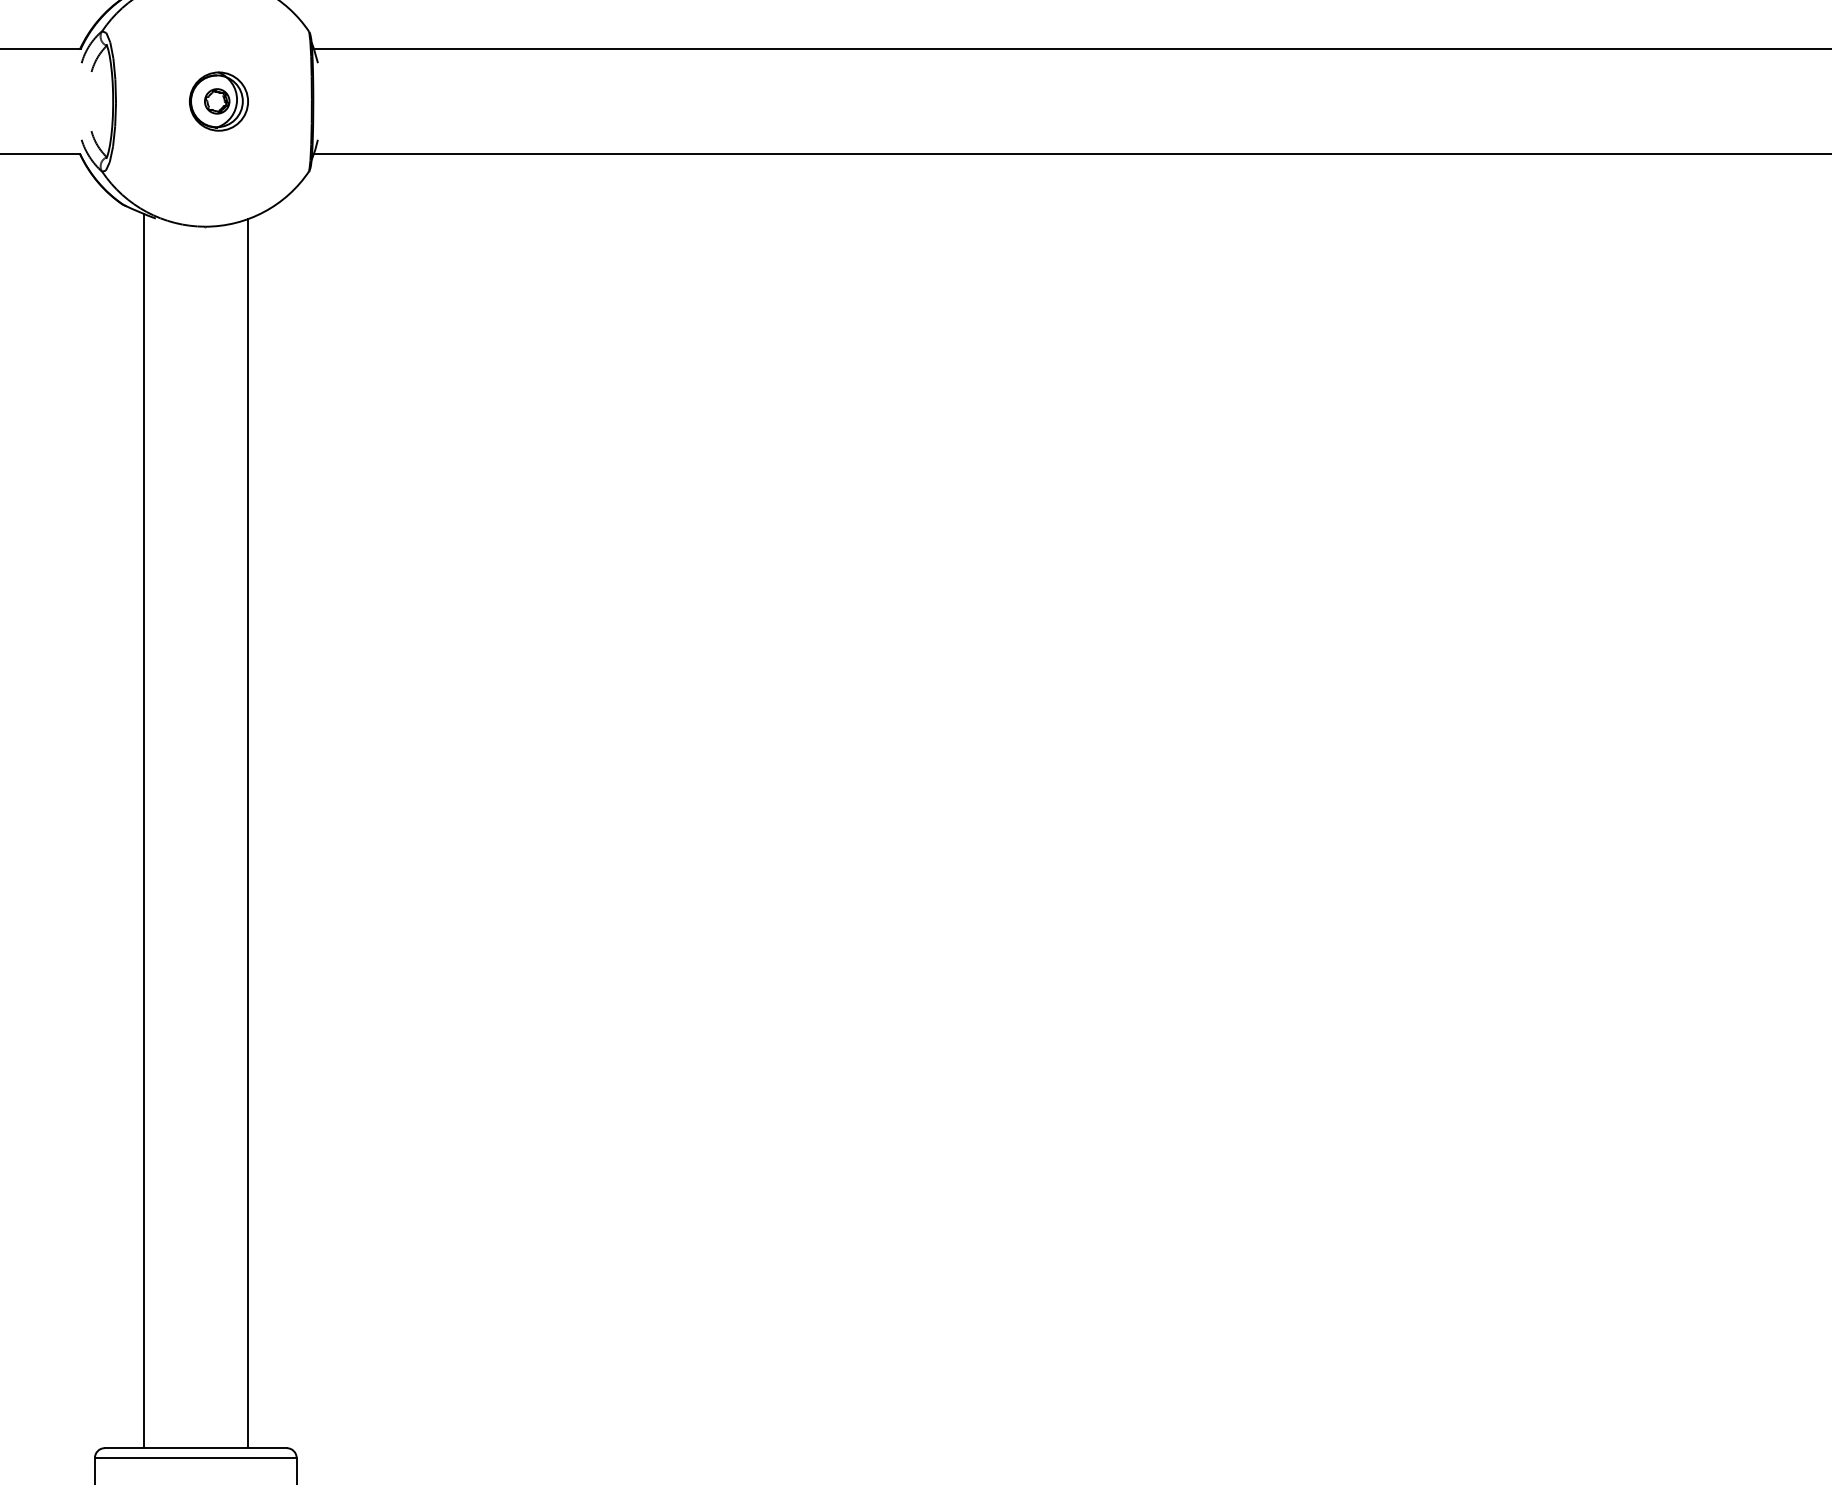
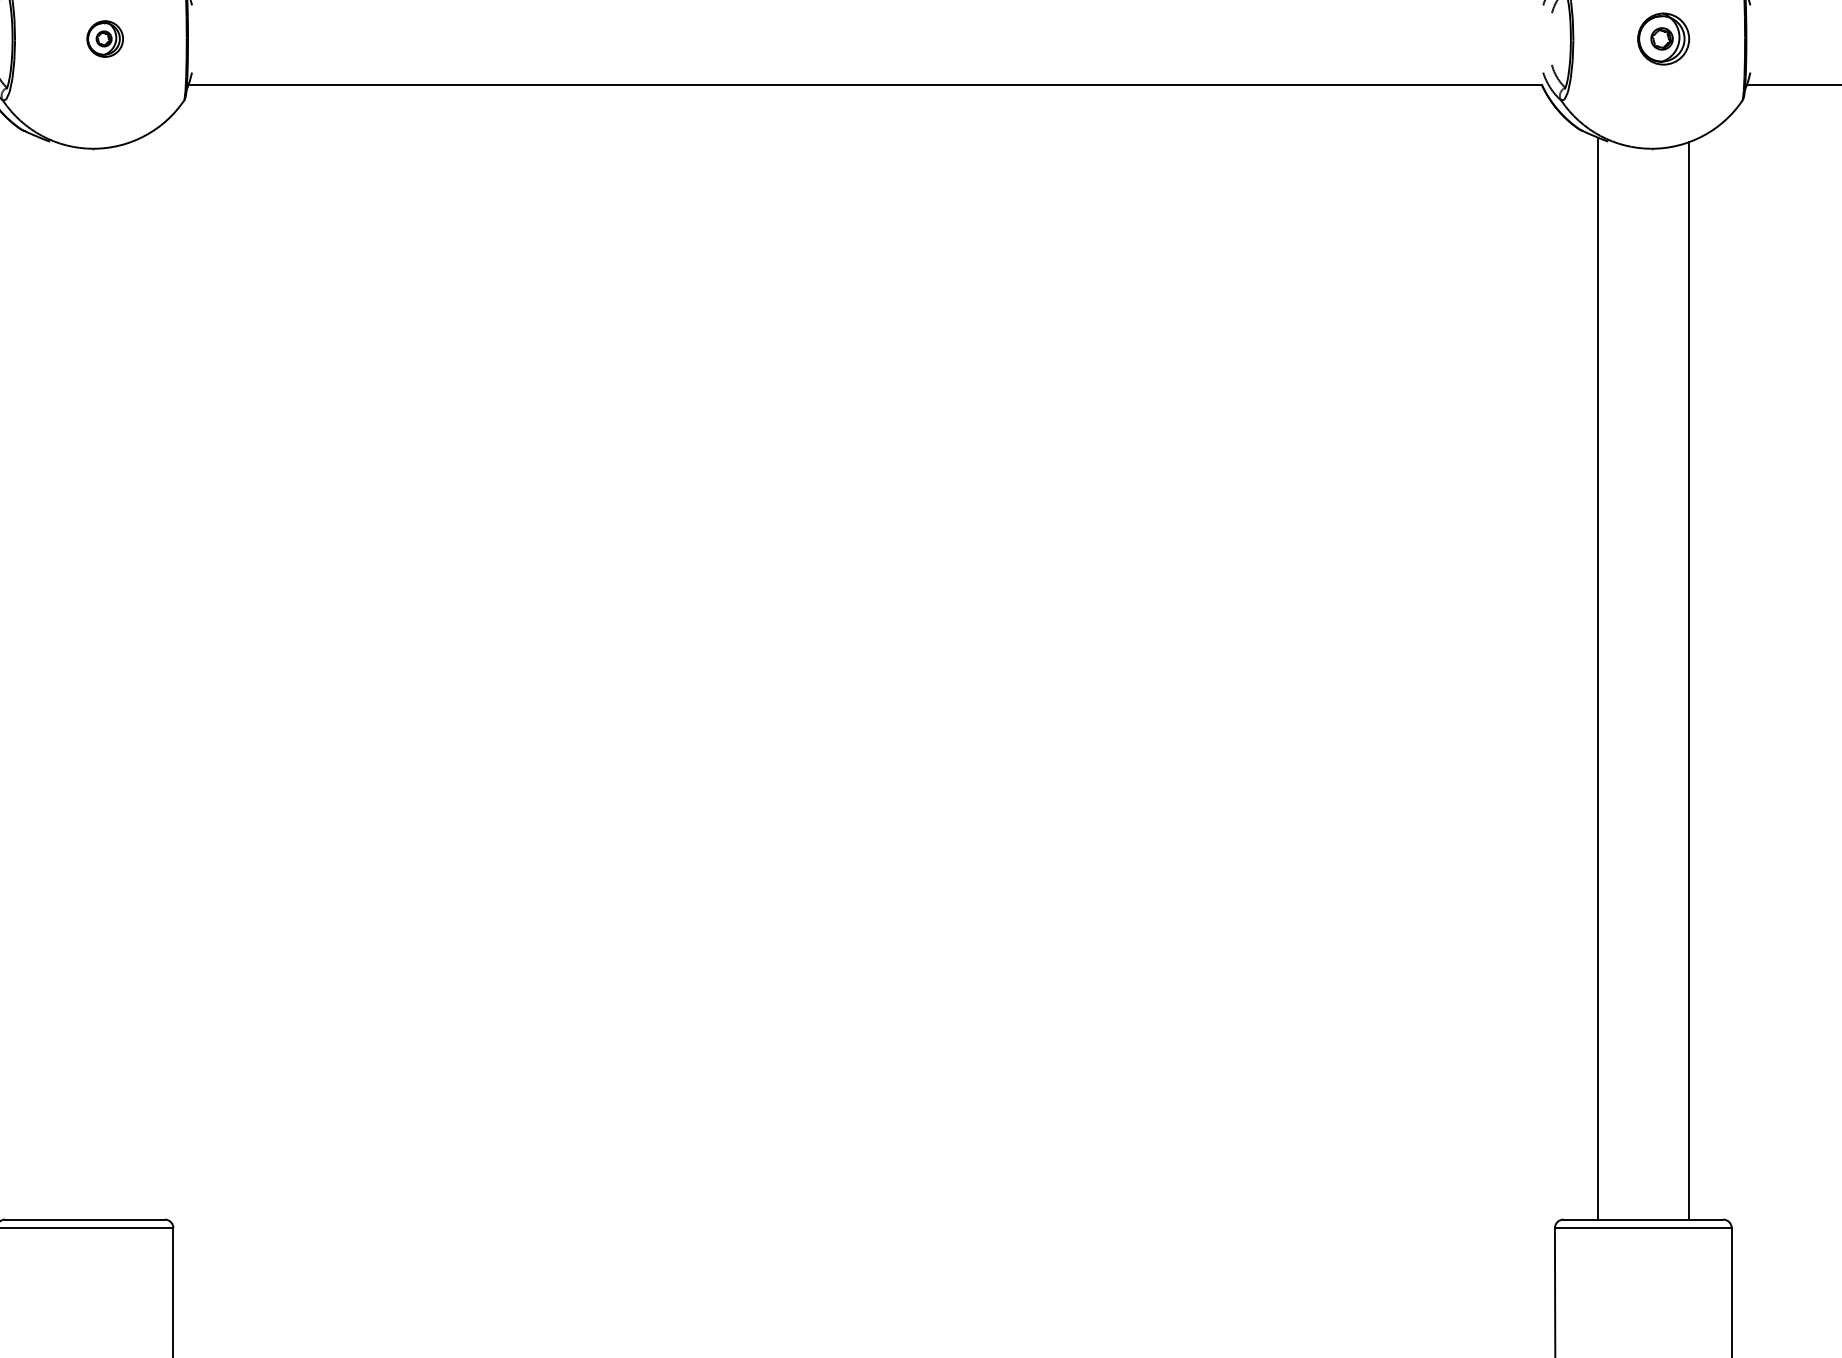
part: (218, 100) -> (104, 38), size x0.7
line: (143, 830) -> (39, 678), removed
line: (247, 833) -> (130, 680), removed

